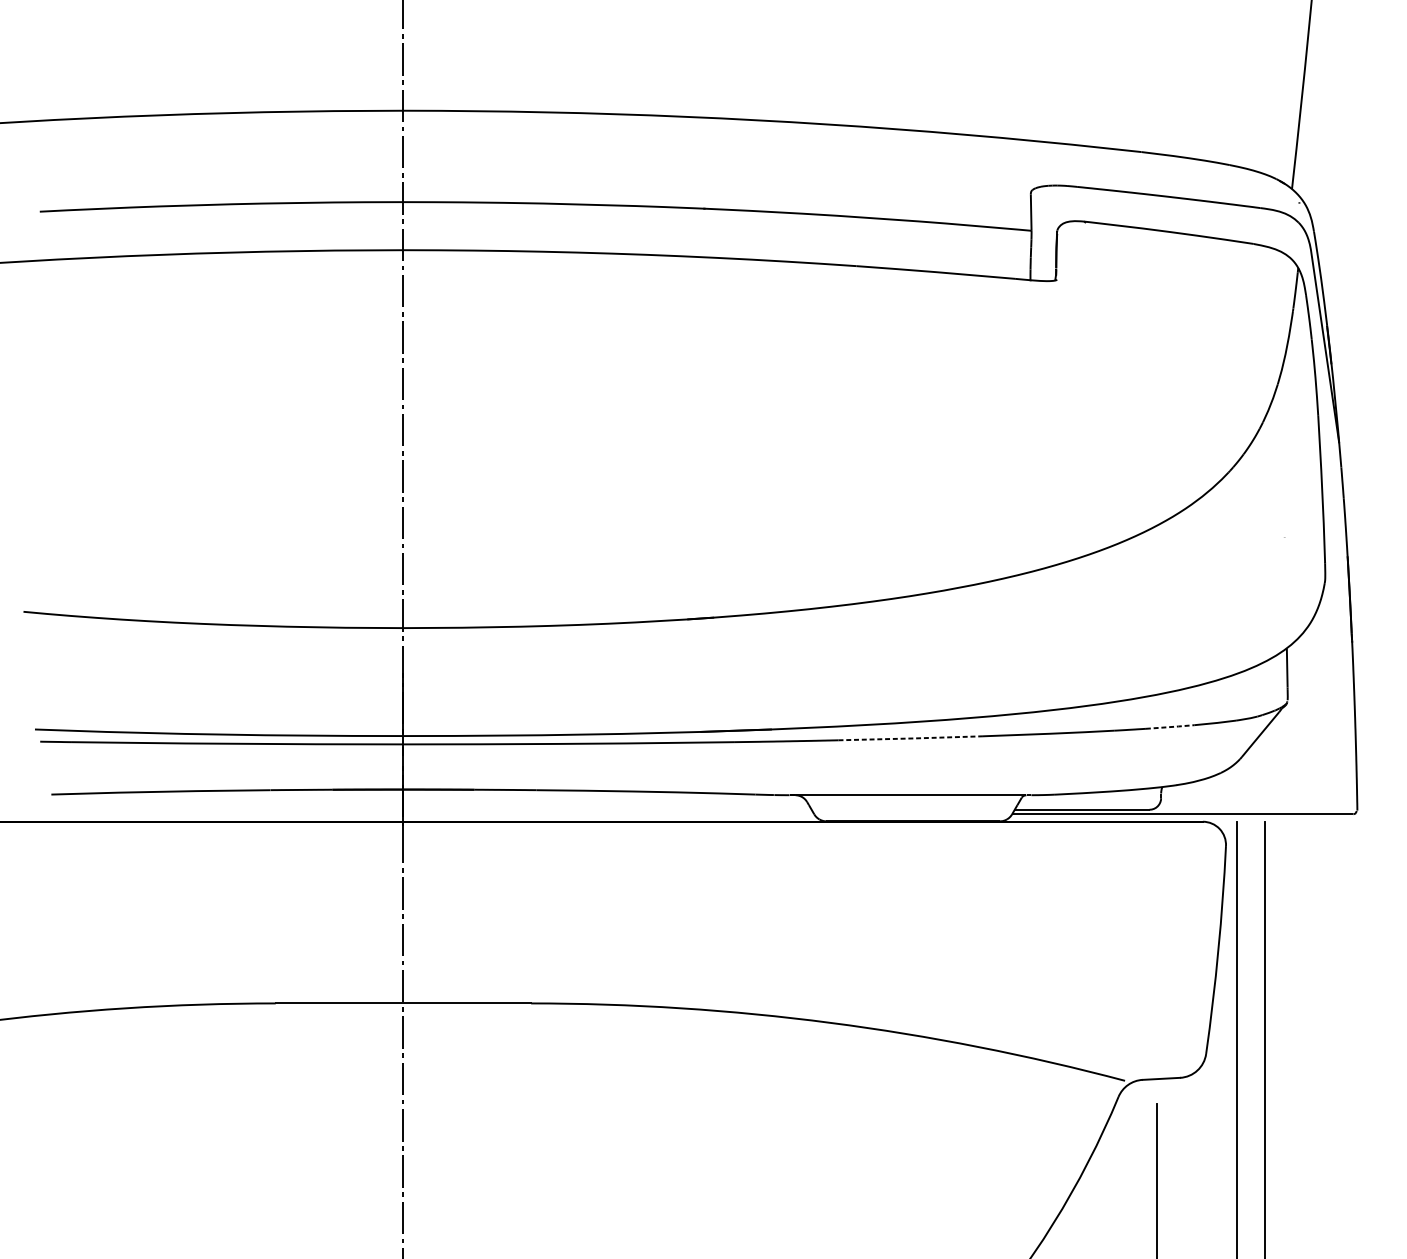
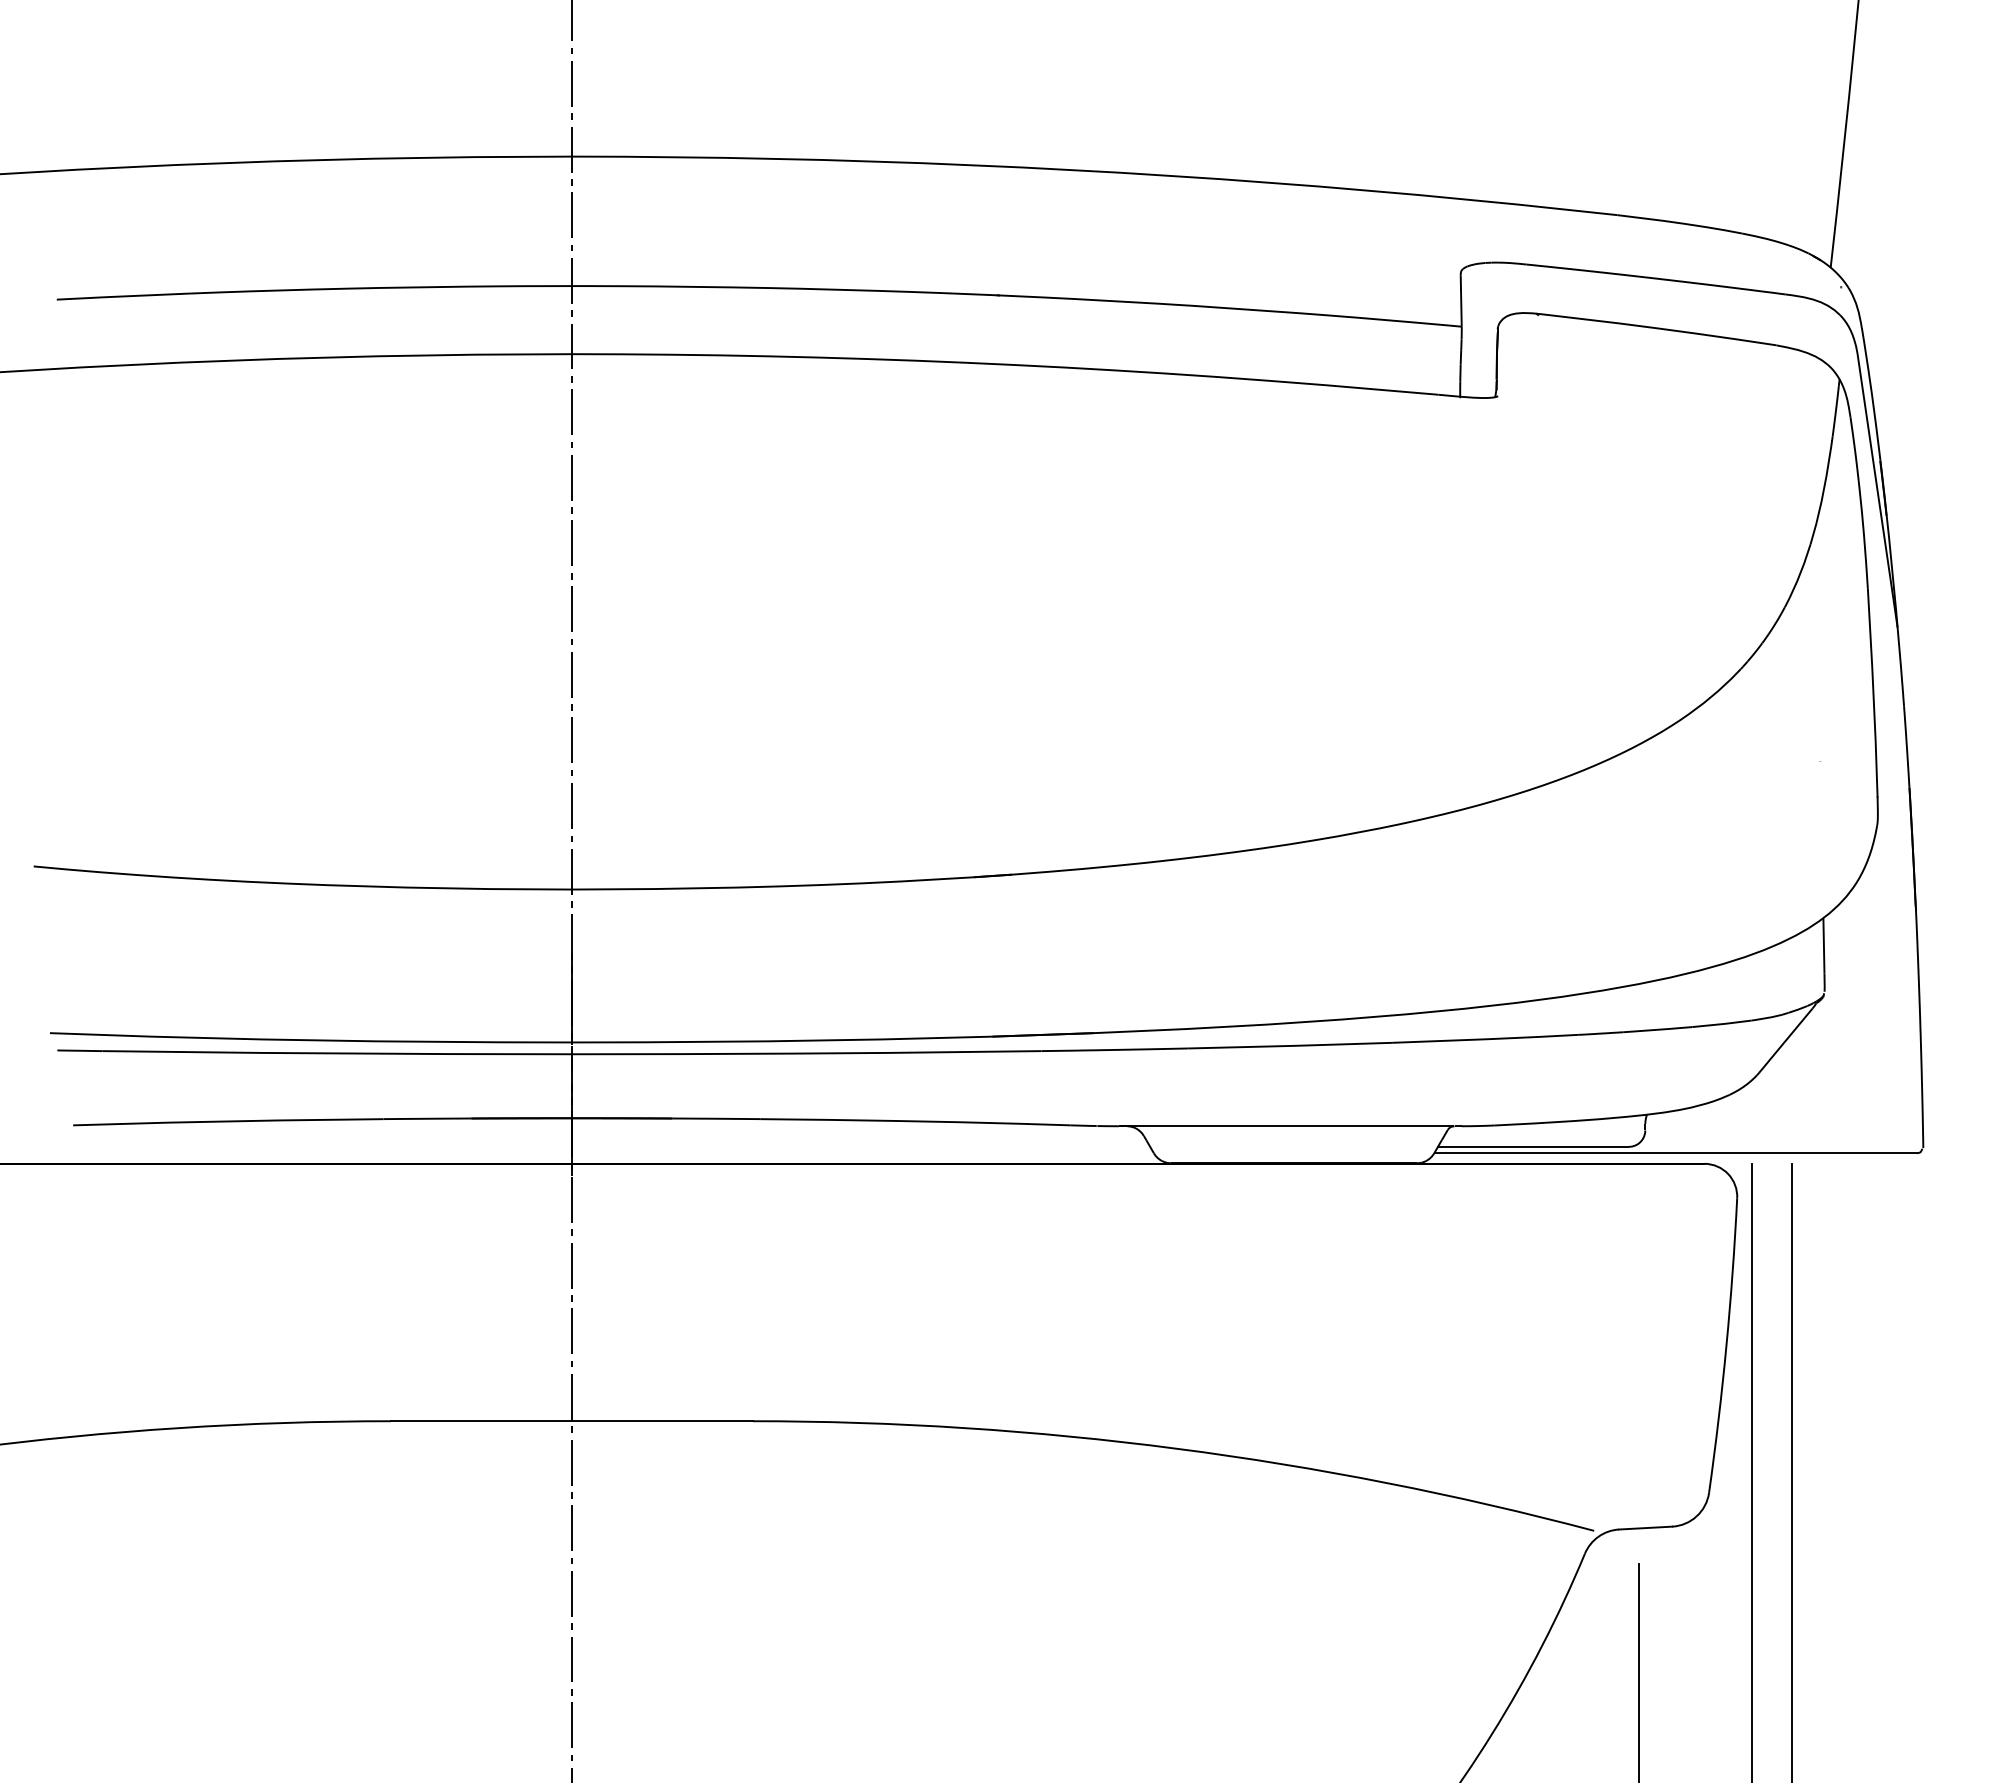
line: (1170, 726) -> (1658, 1029), dashed -> solid
line: (911, 738) -> (1291, 1045), dashed -> solid

